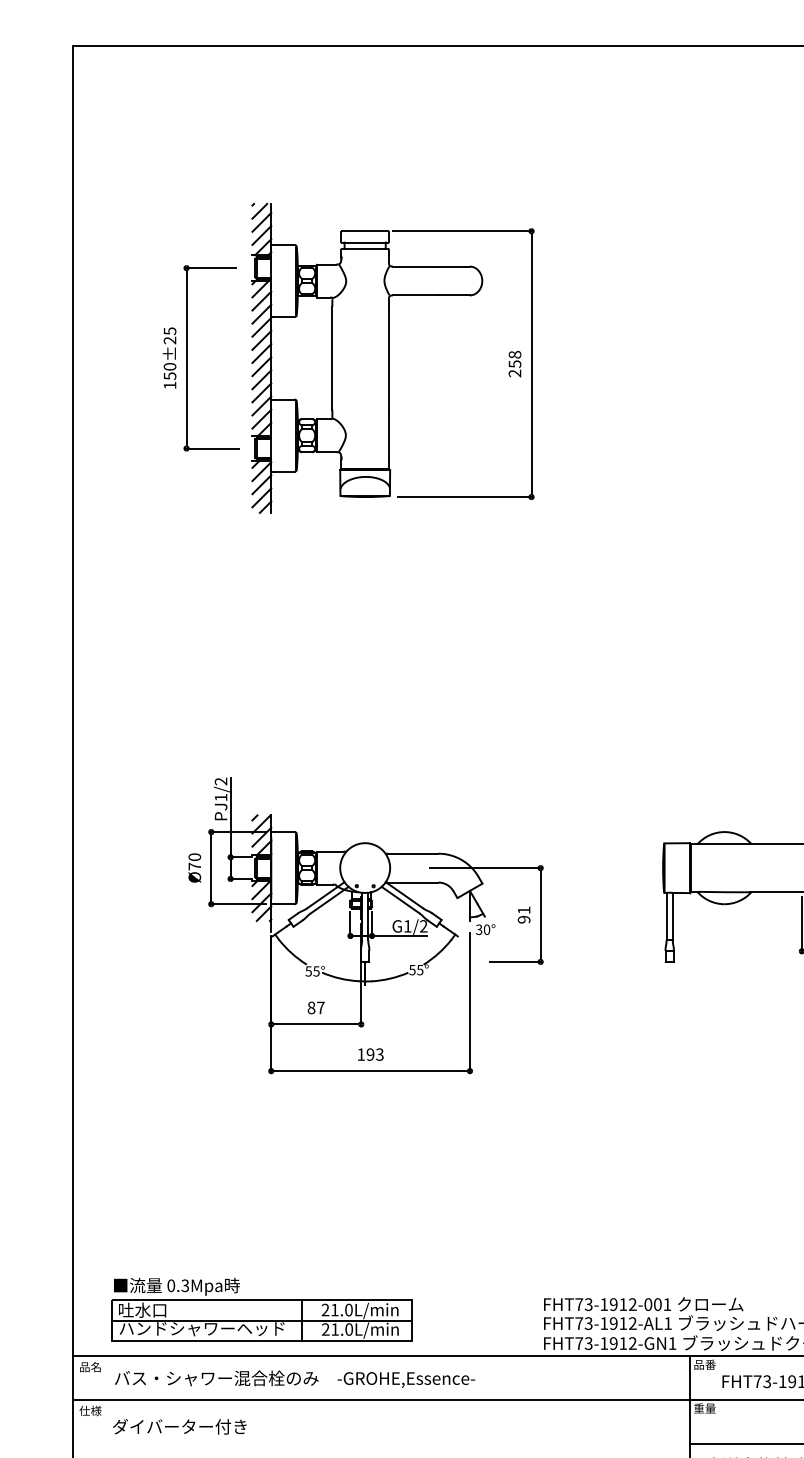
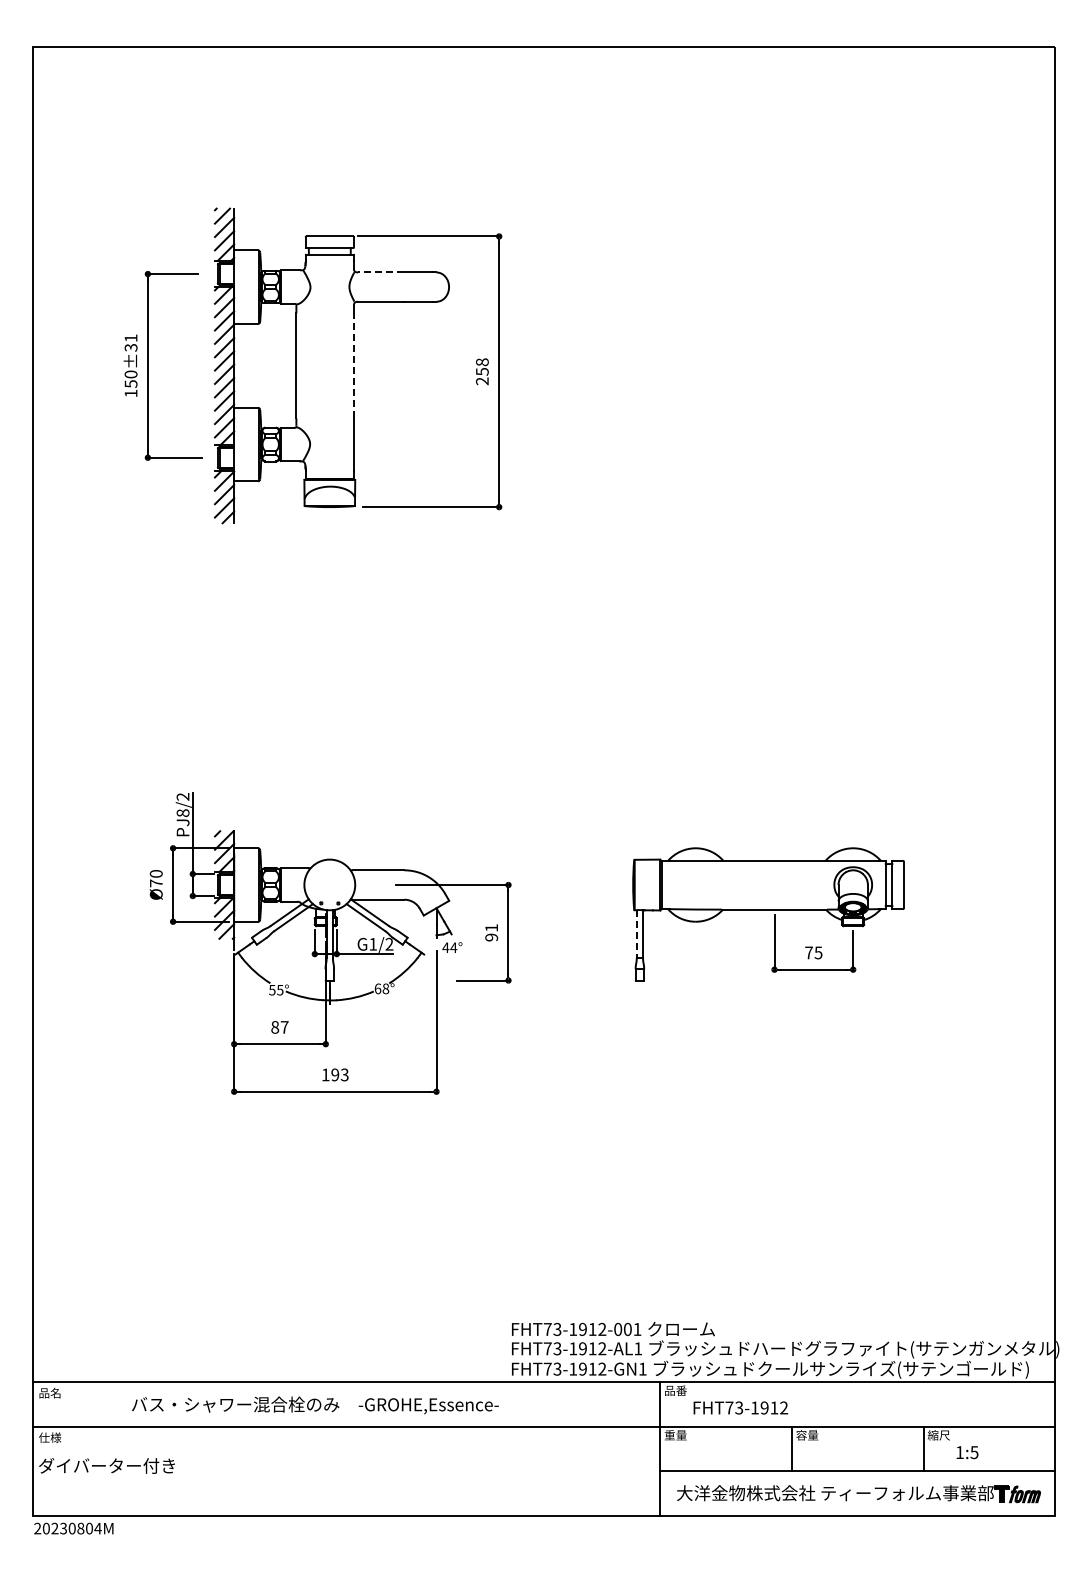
line: (414, 266) -> (380, 272), solid -> dashed
text: (169, 335) -> (130, 342), 150±25 -> 150±31
line: (388, 357) -> (353, 365), solid -> dashed
text: (220, 796) -> (182, 812), PJ1/2 -> PJ8/2
line: (666, 916) -> (636, 934), solid -> dashed
text: (482, 929) -> (449, 947), 30° -> 44°
text: (415, 969) -> (381, 988), 55° -> 68°
part: (261, 1309) -> (224, 1334), removed
text: (295, 1379) -> (315, 1405), moved
text: (179, 1426) -> (106, 1465), moved

